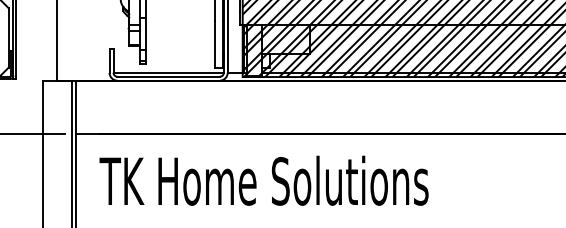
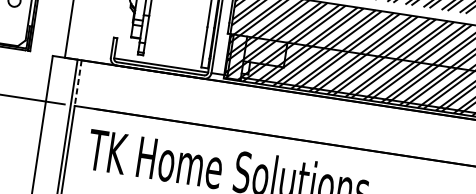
line: (76, 107) -> (78, 83), solid -> dashed

